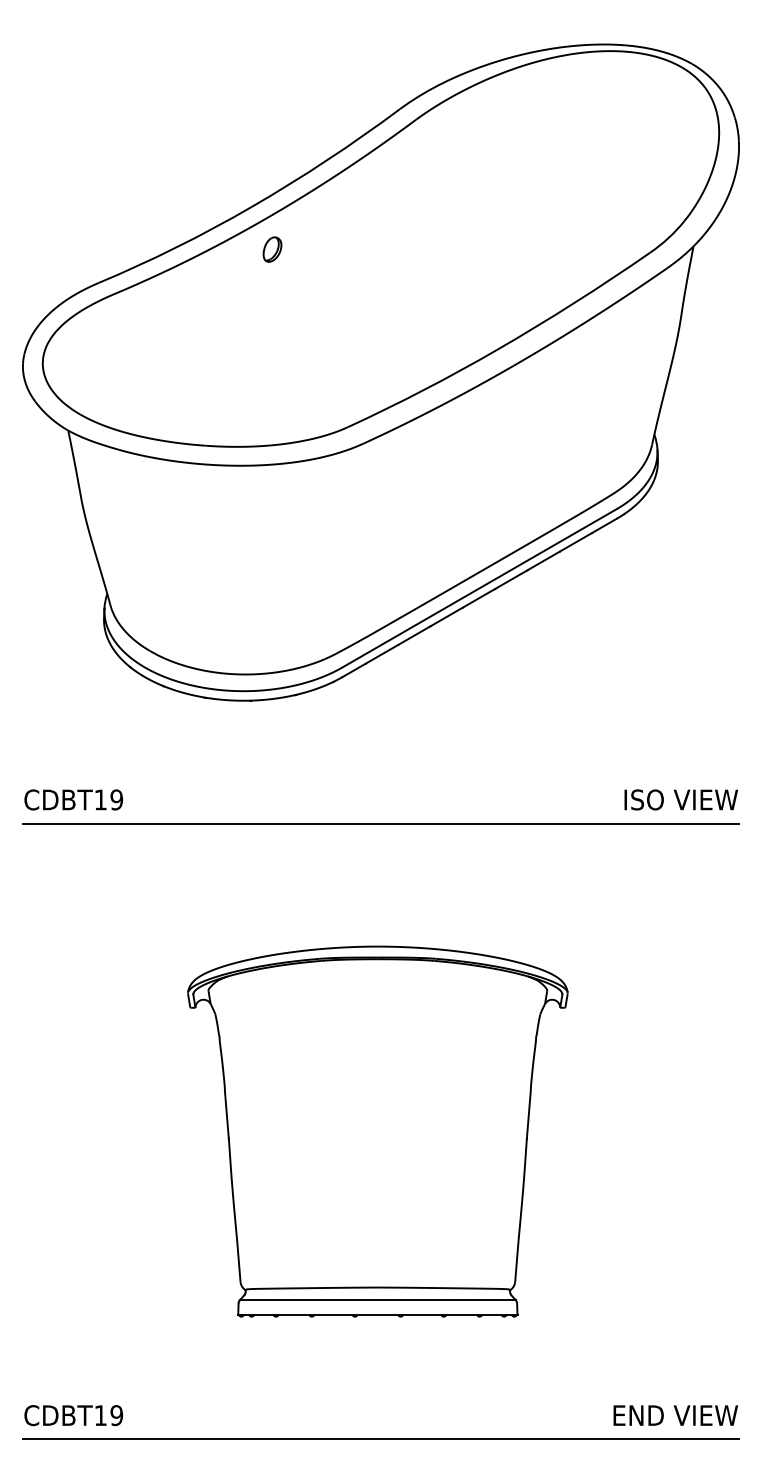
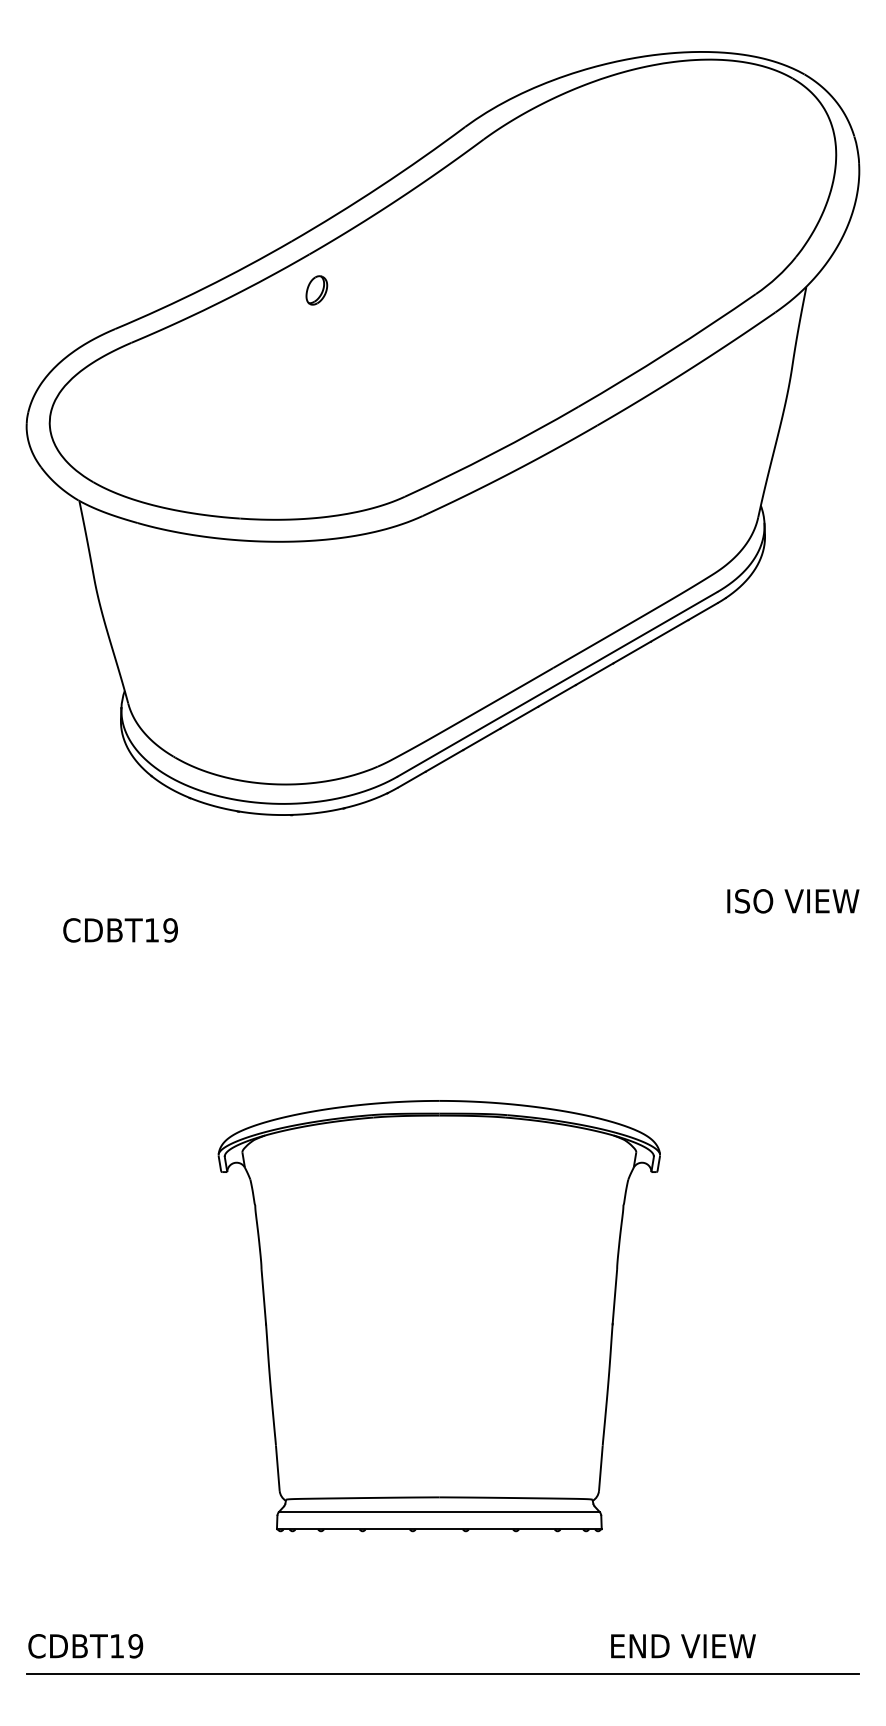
text: (73, 799) -> (120, 929), moved
text: (680, 799) -> (792, 900), moved
line: (380, 823) -> (442, 957), removed
text: (675, 1415) -> (683, 1646), moved

